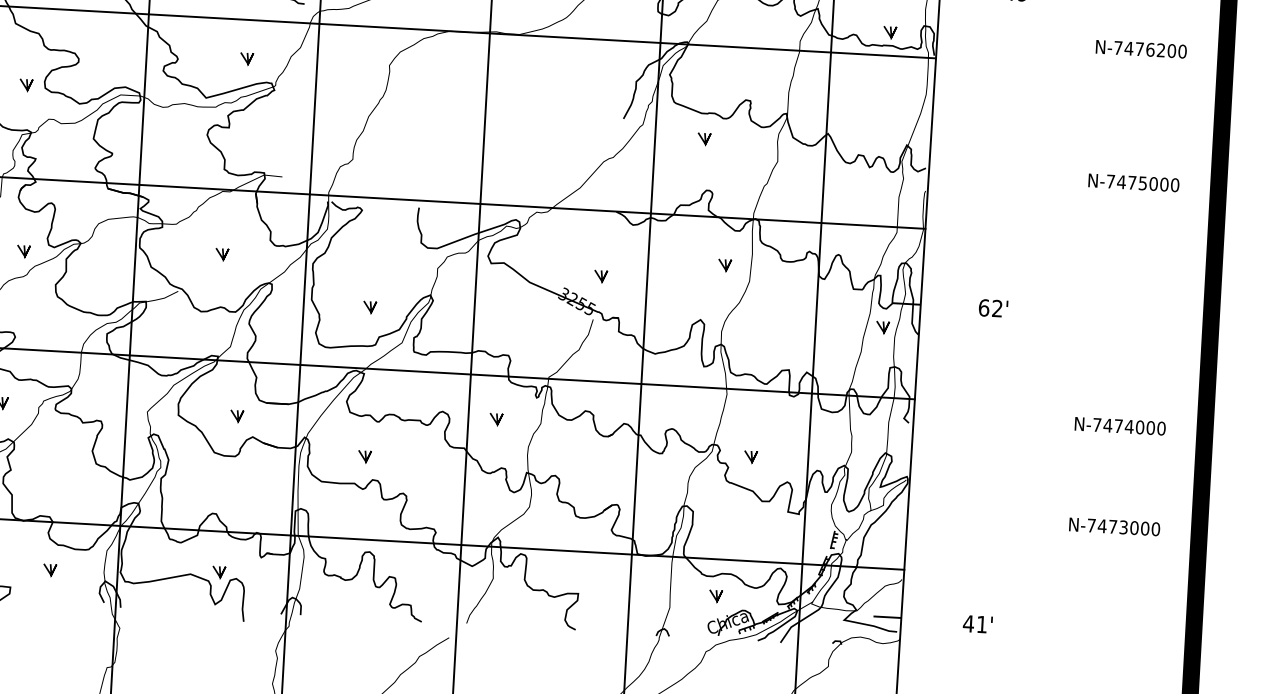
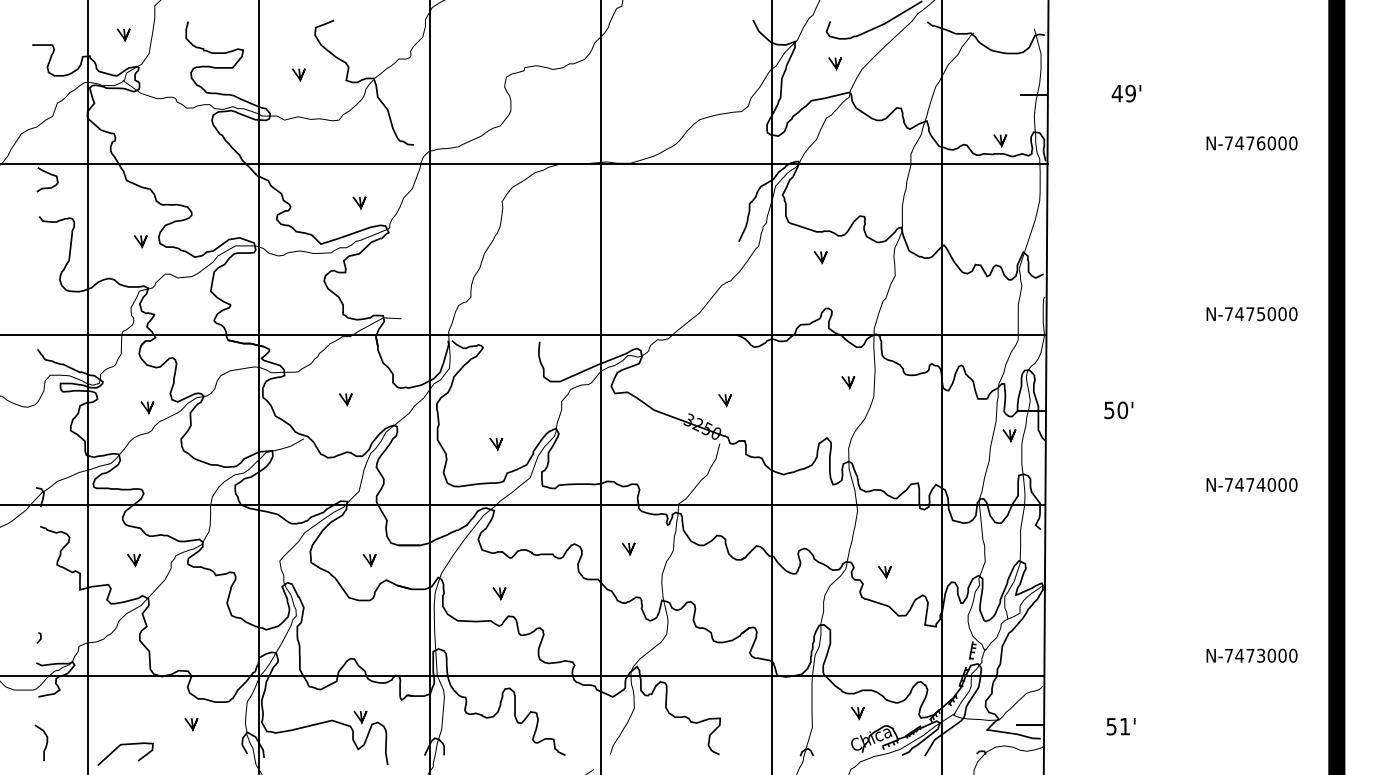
text: (1160, 50) -> (1271, 143), N-7476200 -> N-7476000
text: (1133, 183) -> (1251, 314), moved
text: (589, 308) -> (715, 432), 3255 -> 3250
text: (991, 308) -> (1116, 410), 62' -> 50'
text: (1119, 425) -> (1251, 484), moved
text: (1114, 526) -> (1251, 655), moved
text: (968, 623) -> (1111, 726), 41' -> 51'

